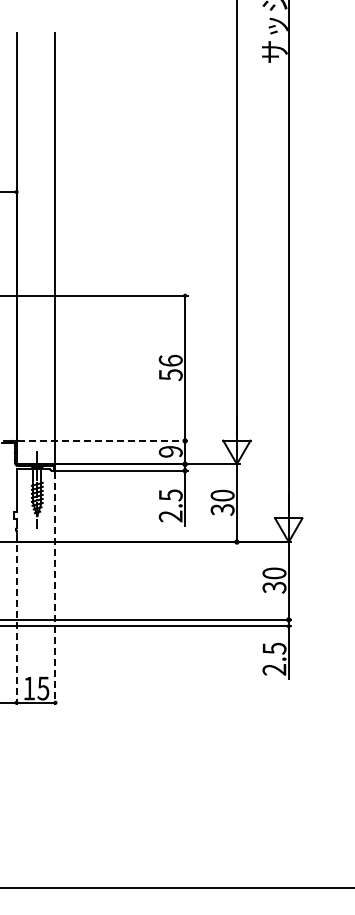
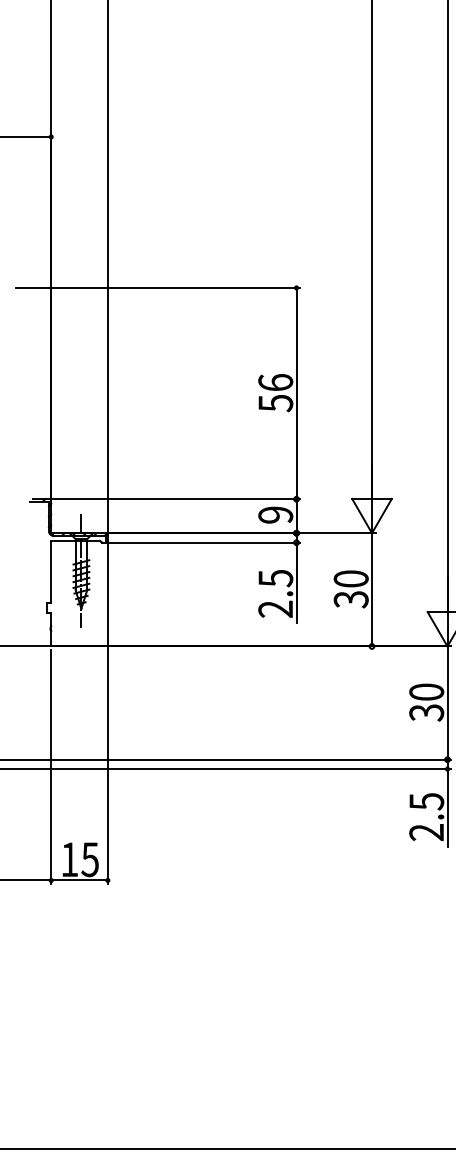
line: (102, 440) -> (176, 498), dashed -> solid
line: (55, 588) -> (107, 714), dashed -> solid
line: (16, 625) -> (51, 767), dashed -> solid

